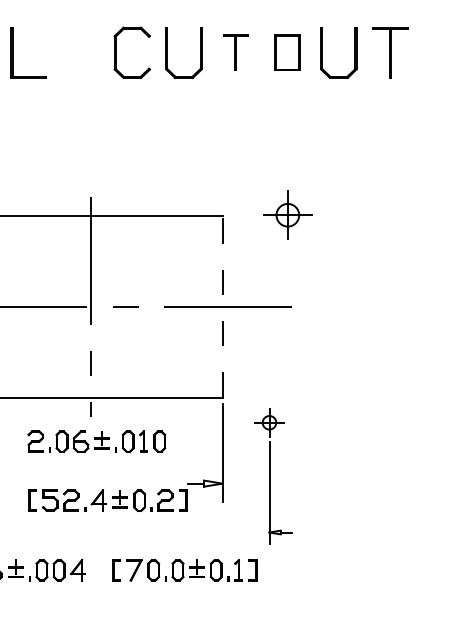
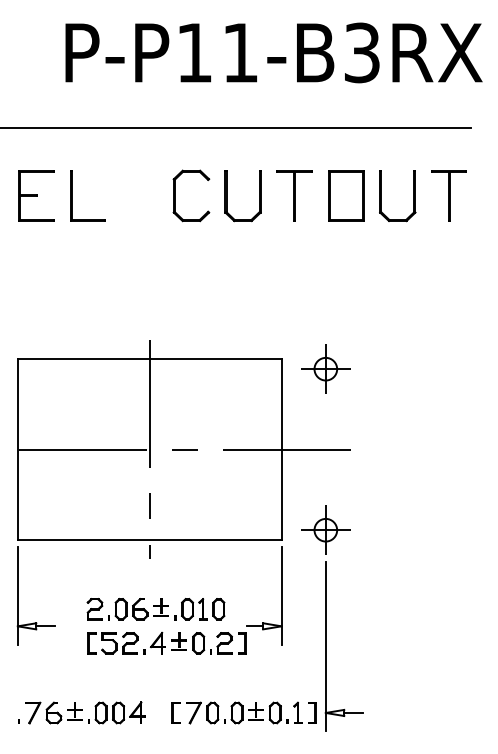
part: (235, 52) -> (294, 195), size x1.43
part: (287, 52) -> (346, 195), size x1.43
part: (287, 214) -> (325, 368), moved
line: (222, 306) -> (281, 449), dashed -> solid
part: (96, 441) -> (155, 609), moved
part: (273, 475) -> (332, 618), size x1.67

